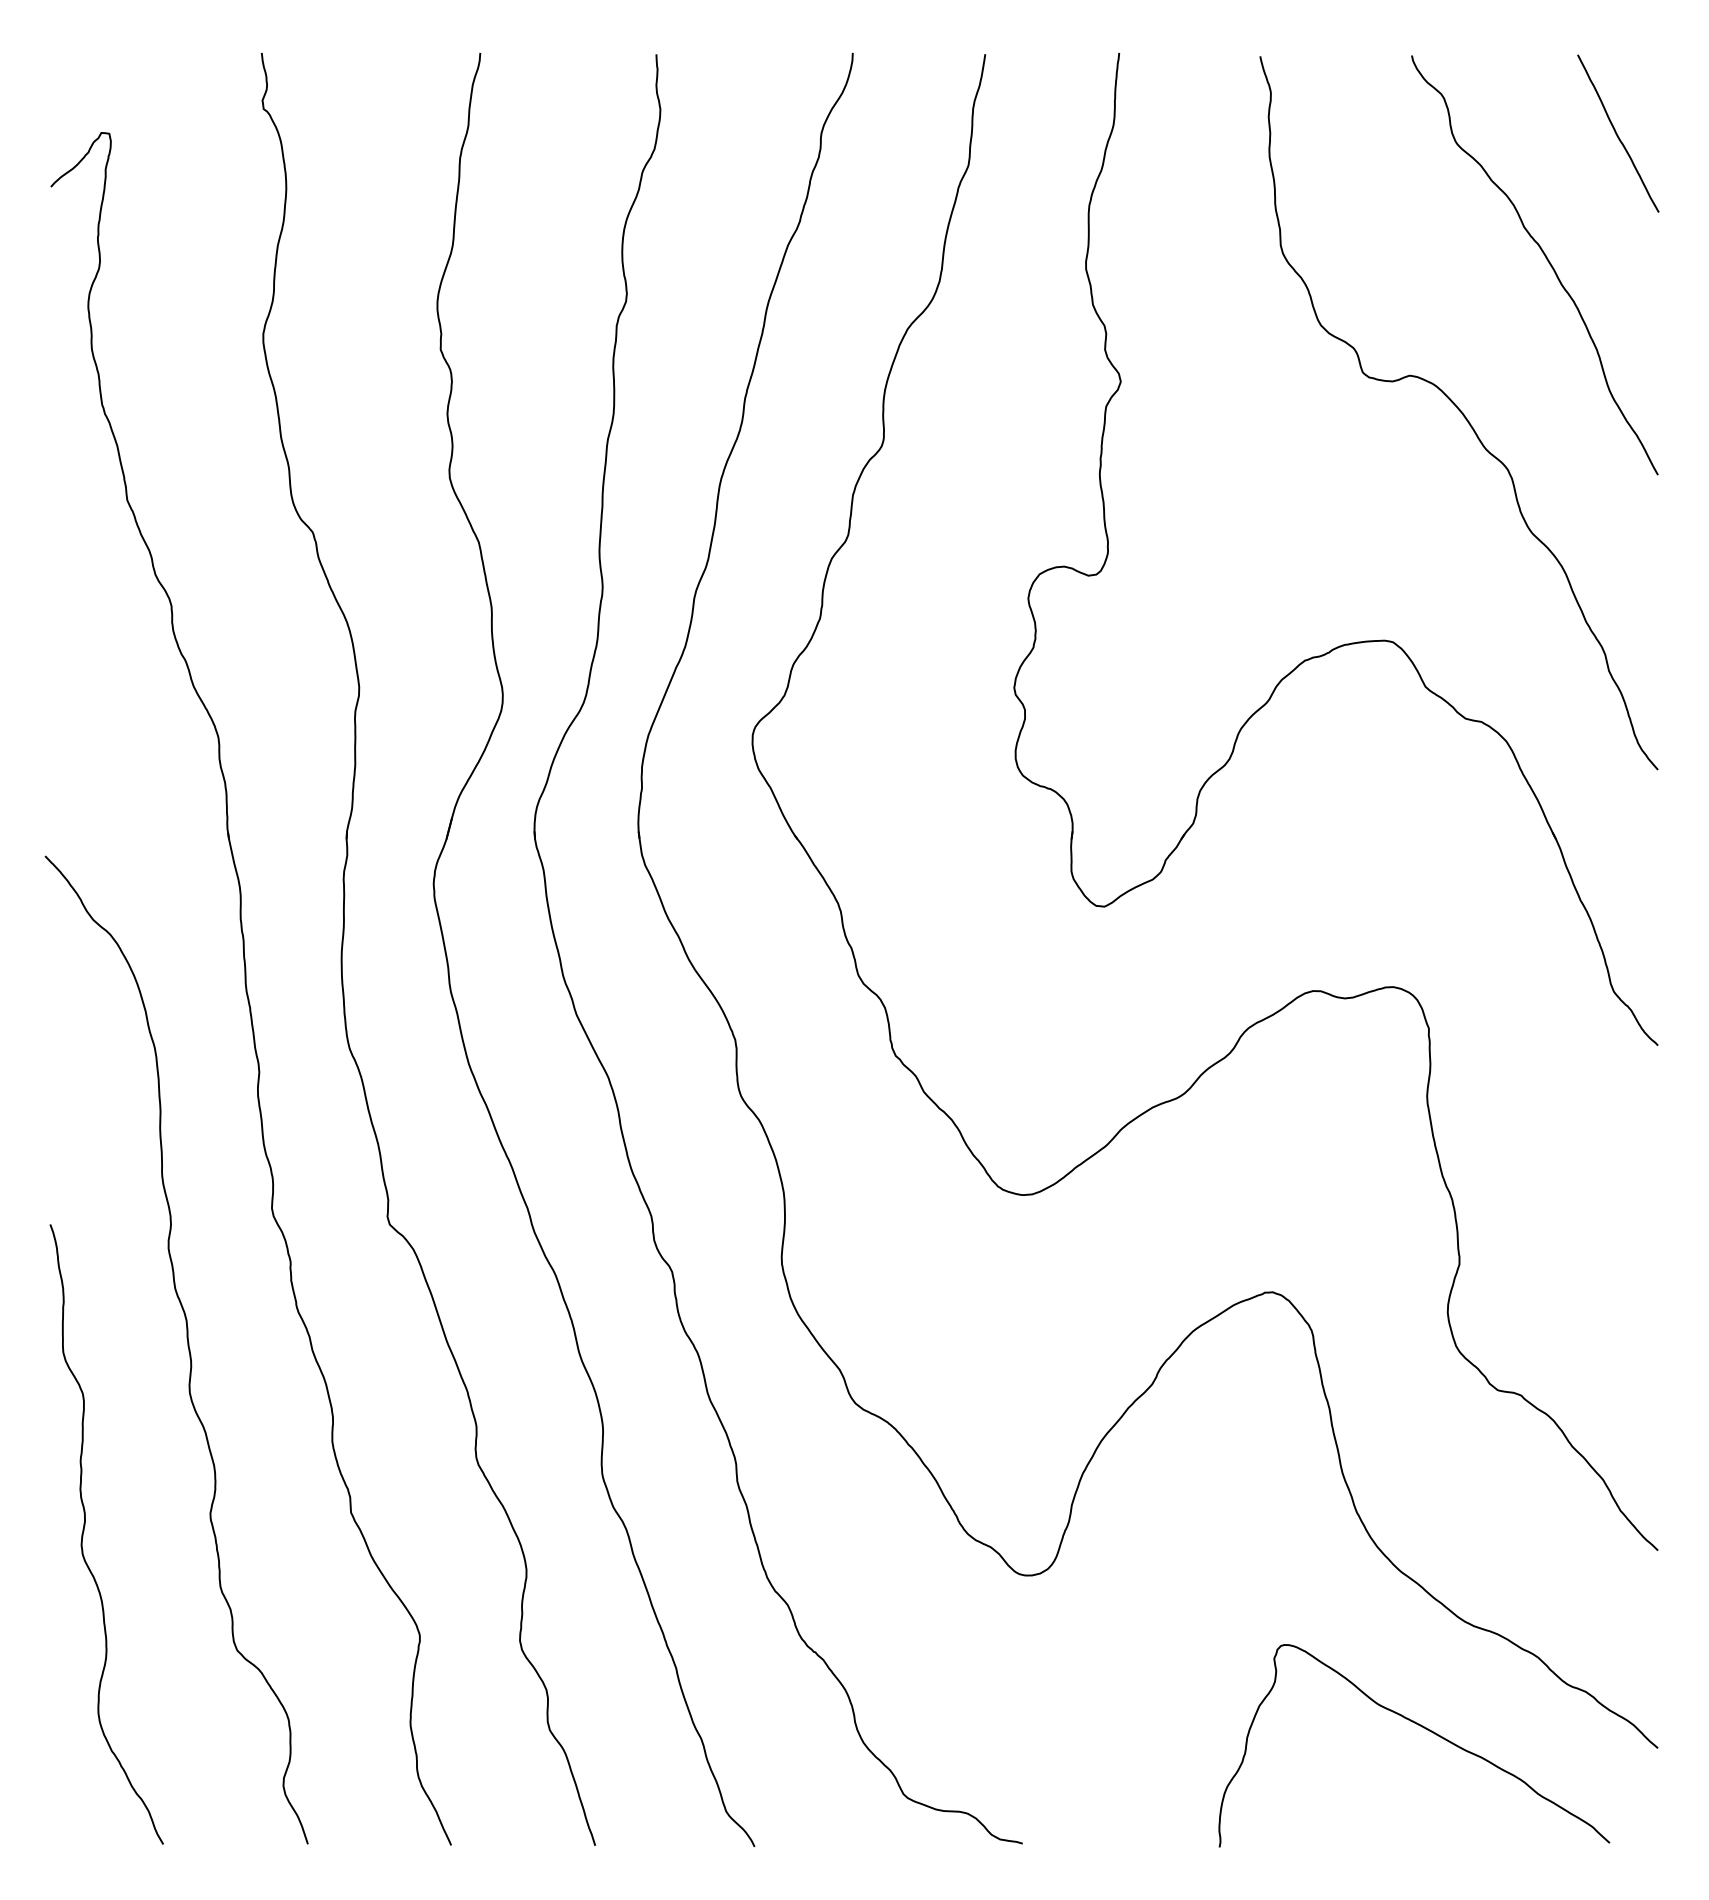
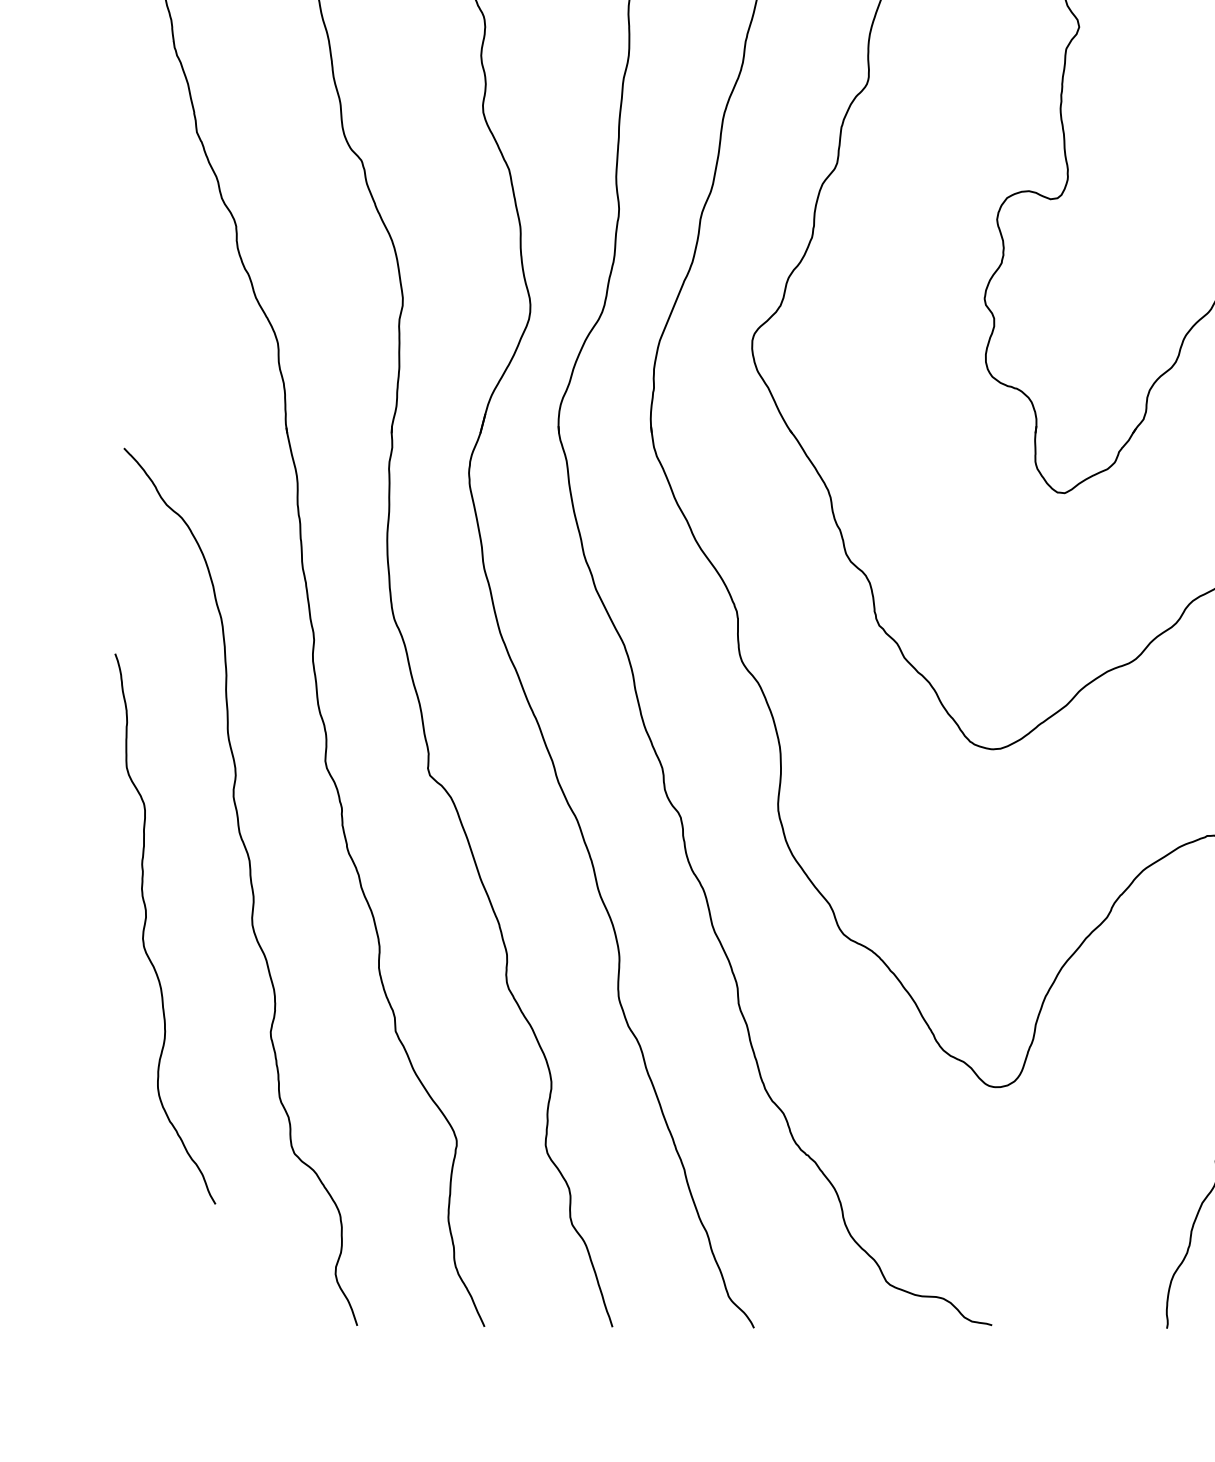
curve: (84, 1531) -> (145, 926), moved

